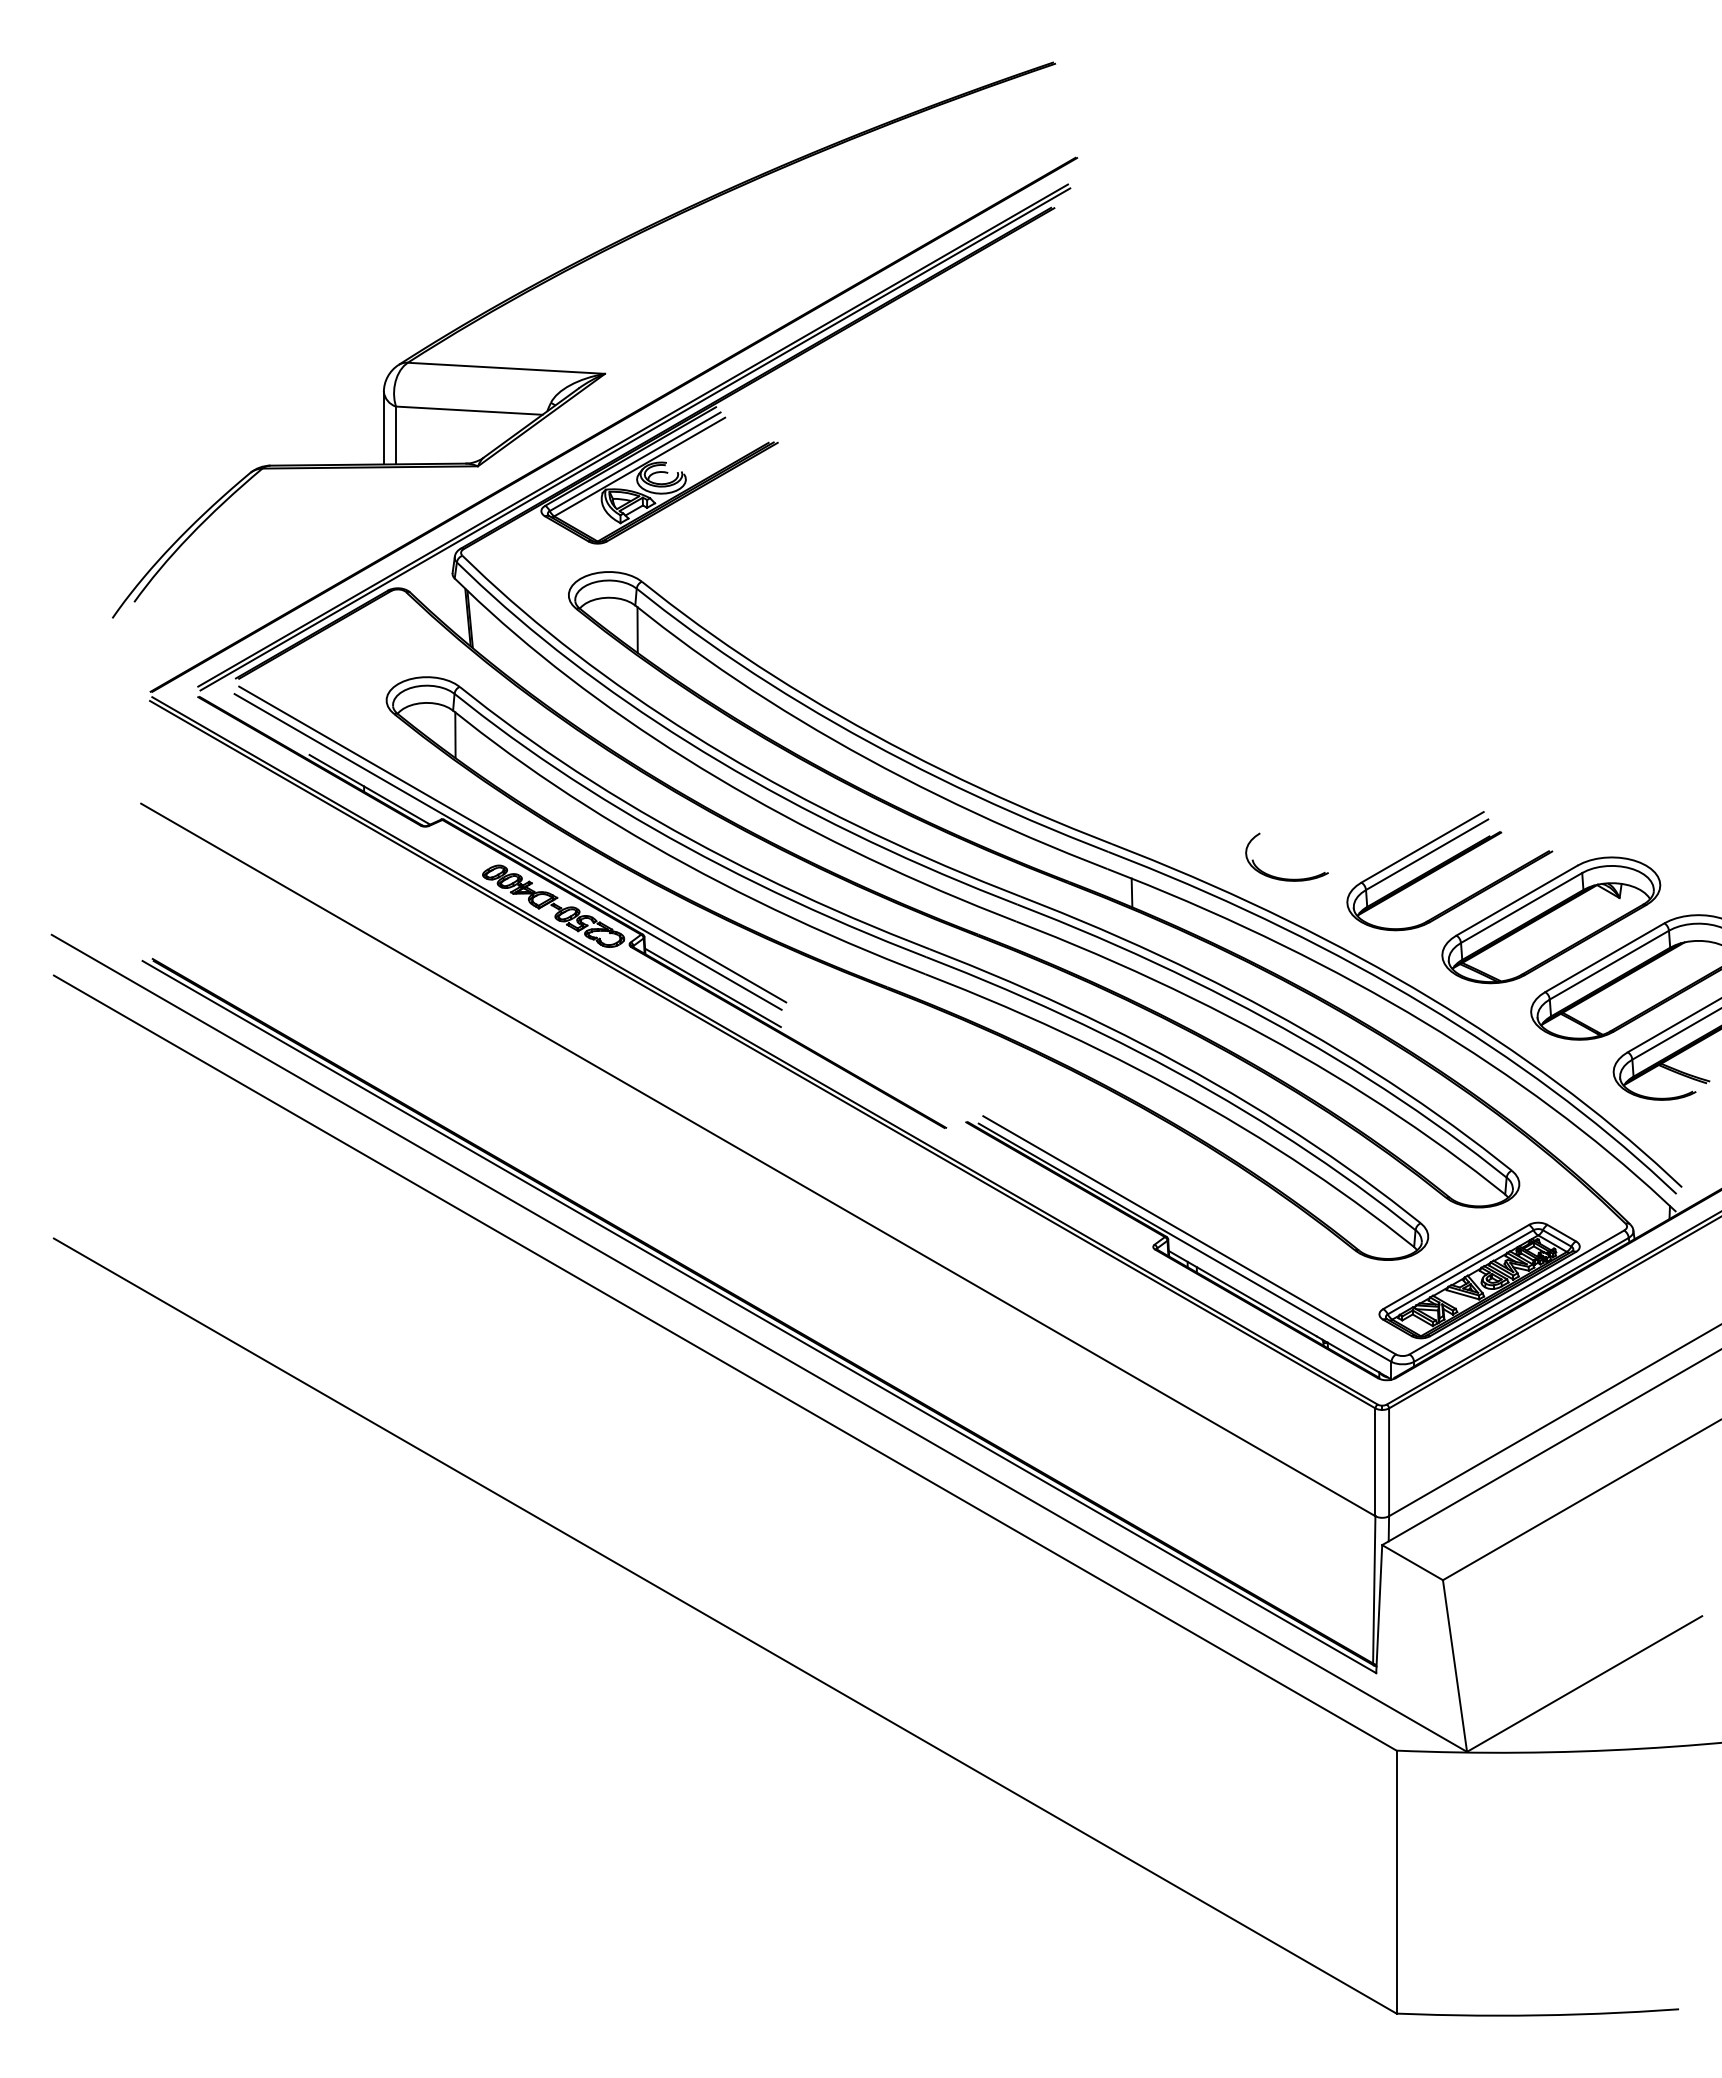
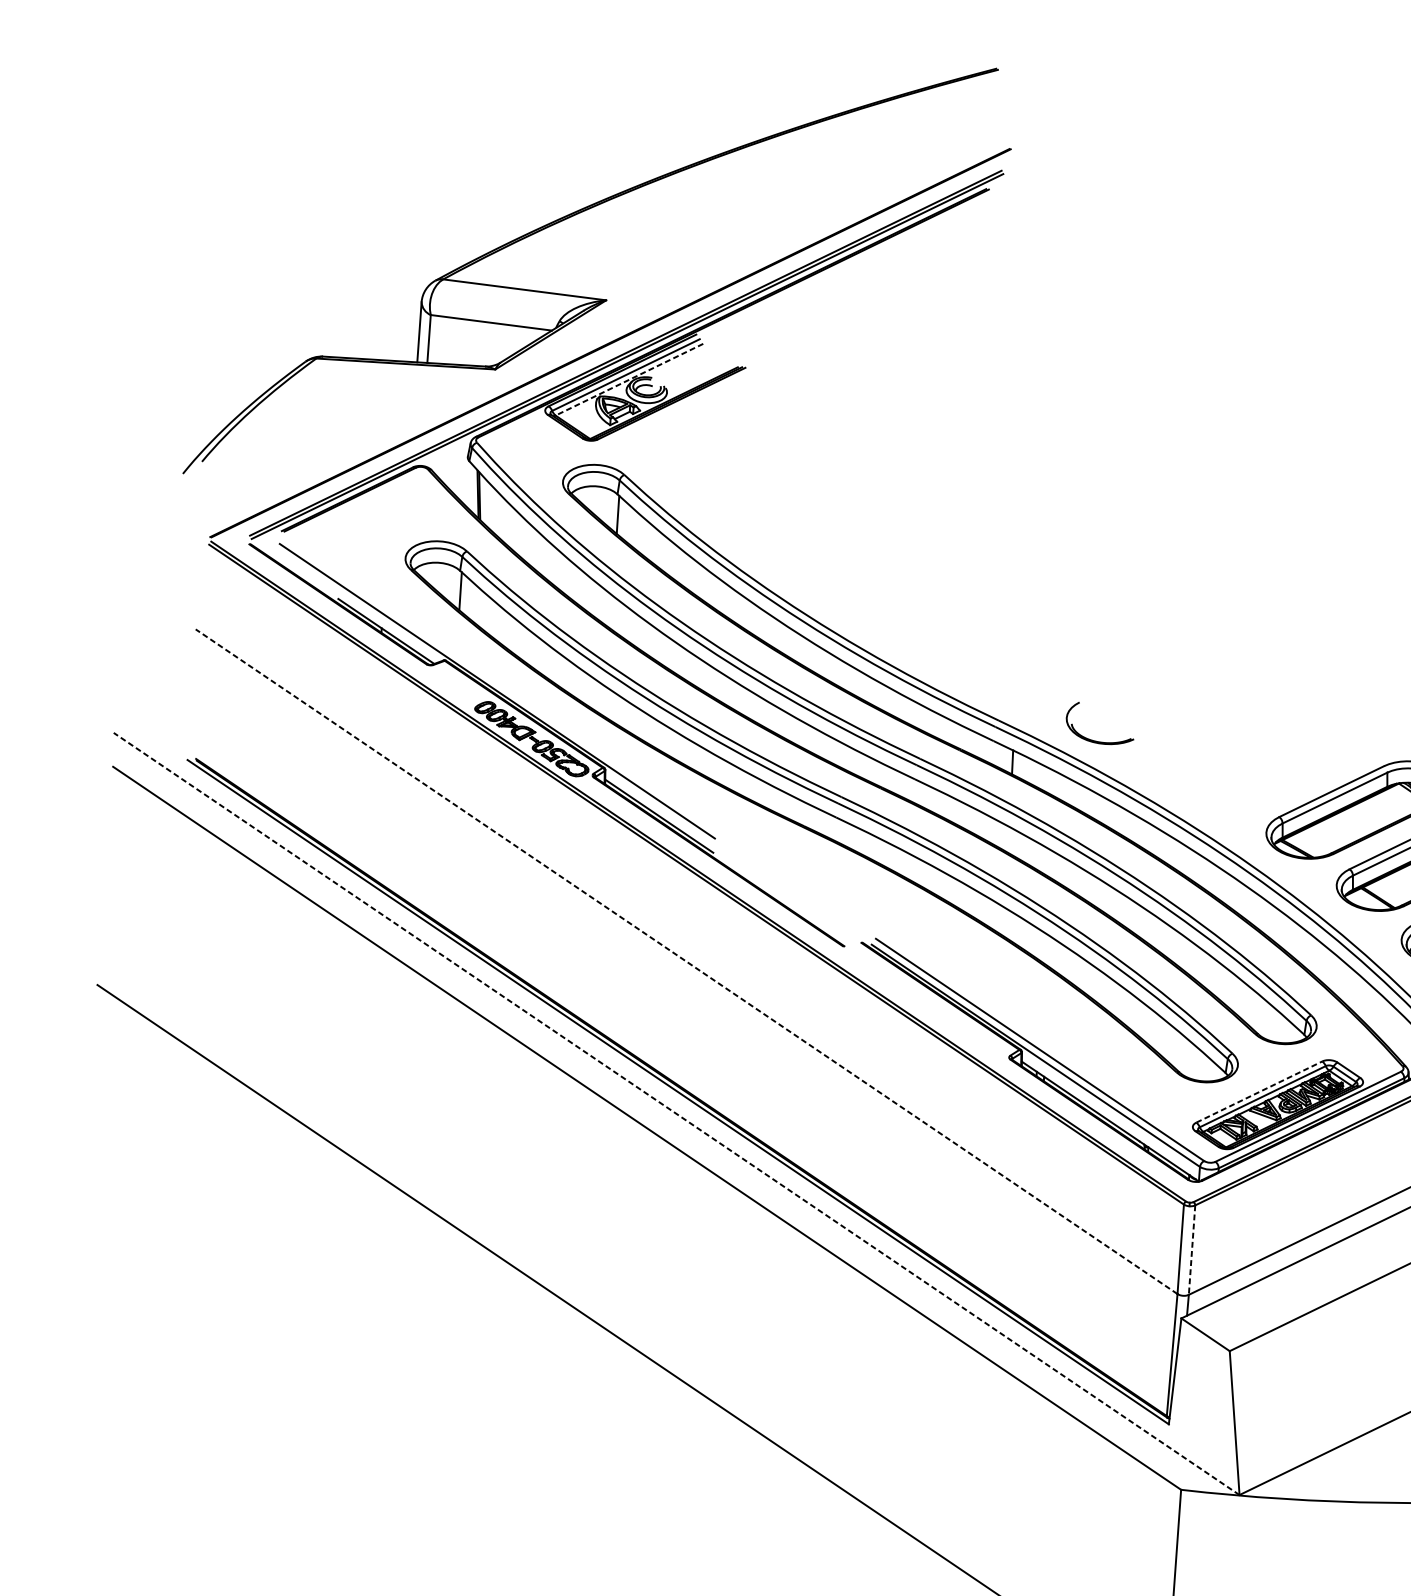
line: (639, 467) -> (629, 380), solid -> dashed
line: (512, 844) -> (501, 685), removed
part: (1446, 865) -> (1275, 758), removed
part: (1282, 877) -> (1095, 740), moved
line: (758, 1159) -> (686, 961), solid -> dashed
line: (1456, 1266) -> (1259, 1091), solid -> dashed
line: (758, 1343) -> (675, 1114), solid -> dashed
line: (1389, 1462) -> (1192, 1250), solid -> dashed

